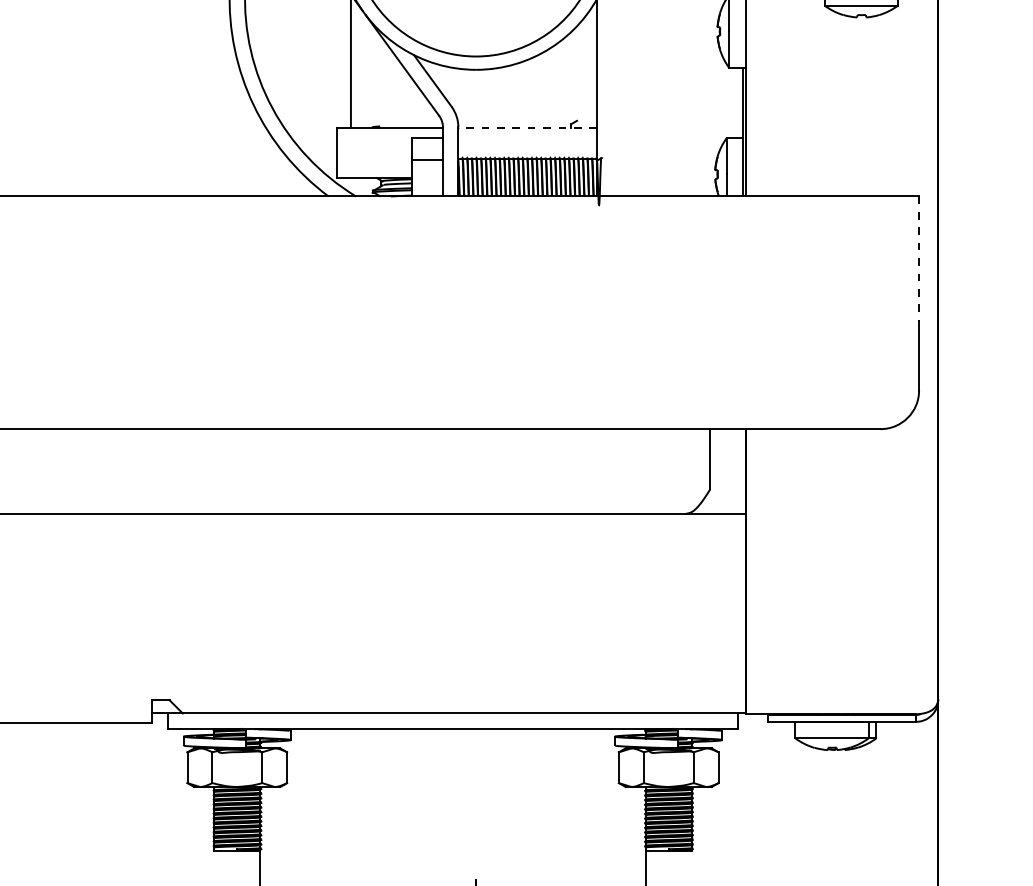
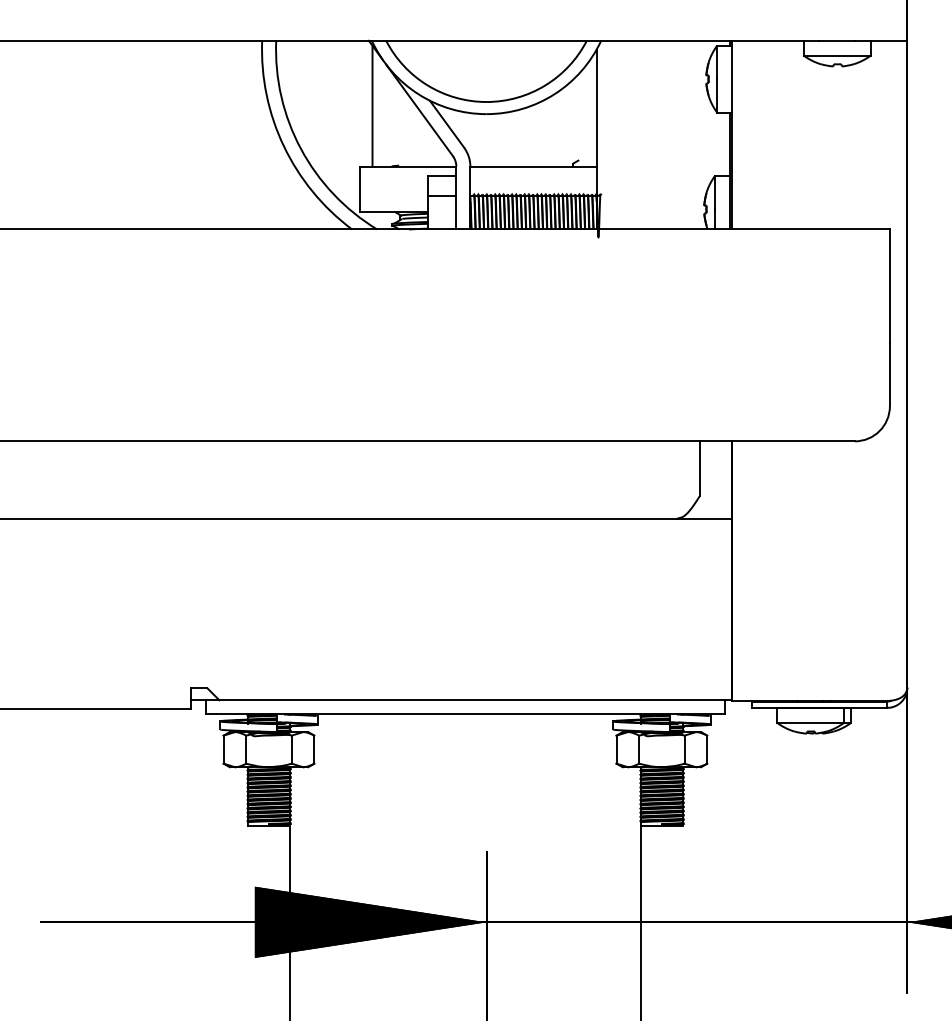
line: (527, 127) -> (533, 166), dashed -> solid
line: (918, 259) -> (889, 286), dashed -> solid

